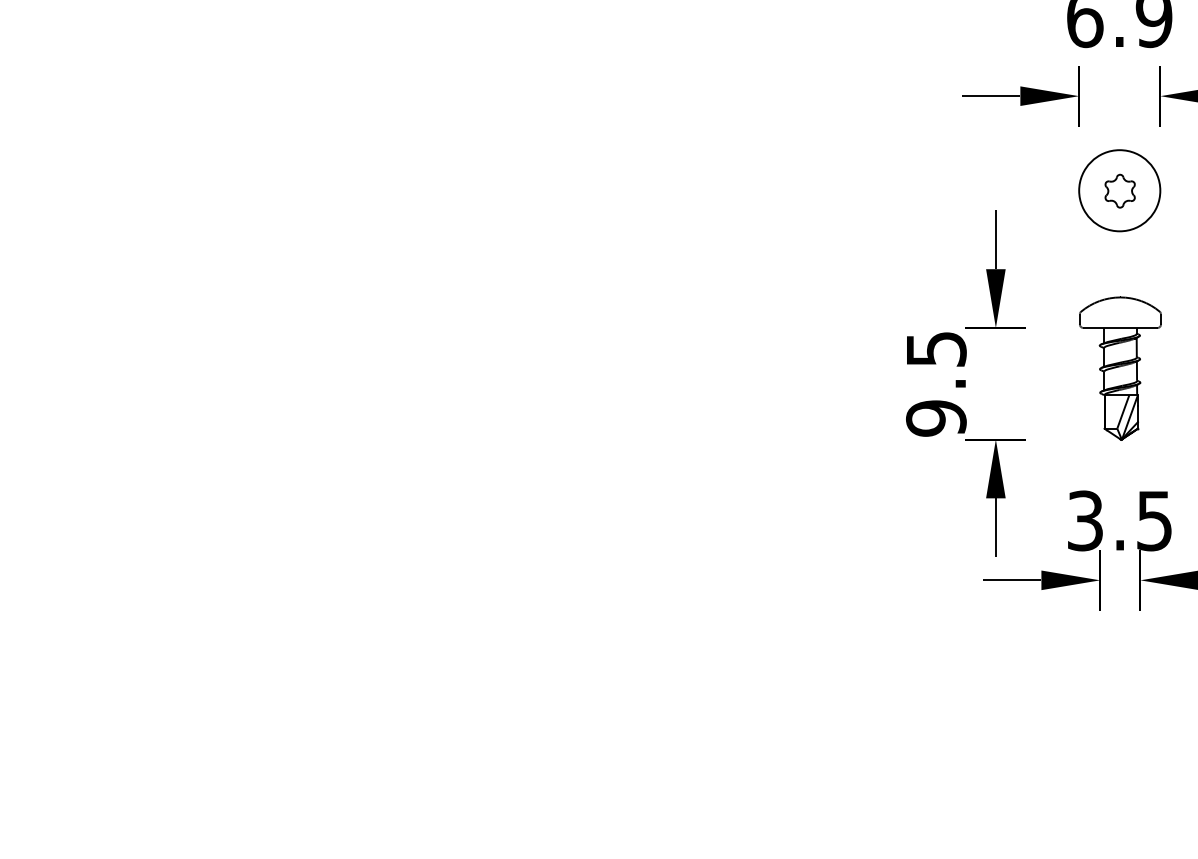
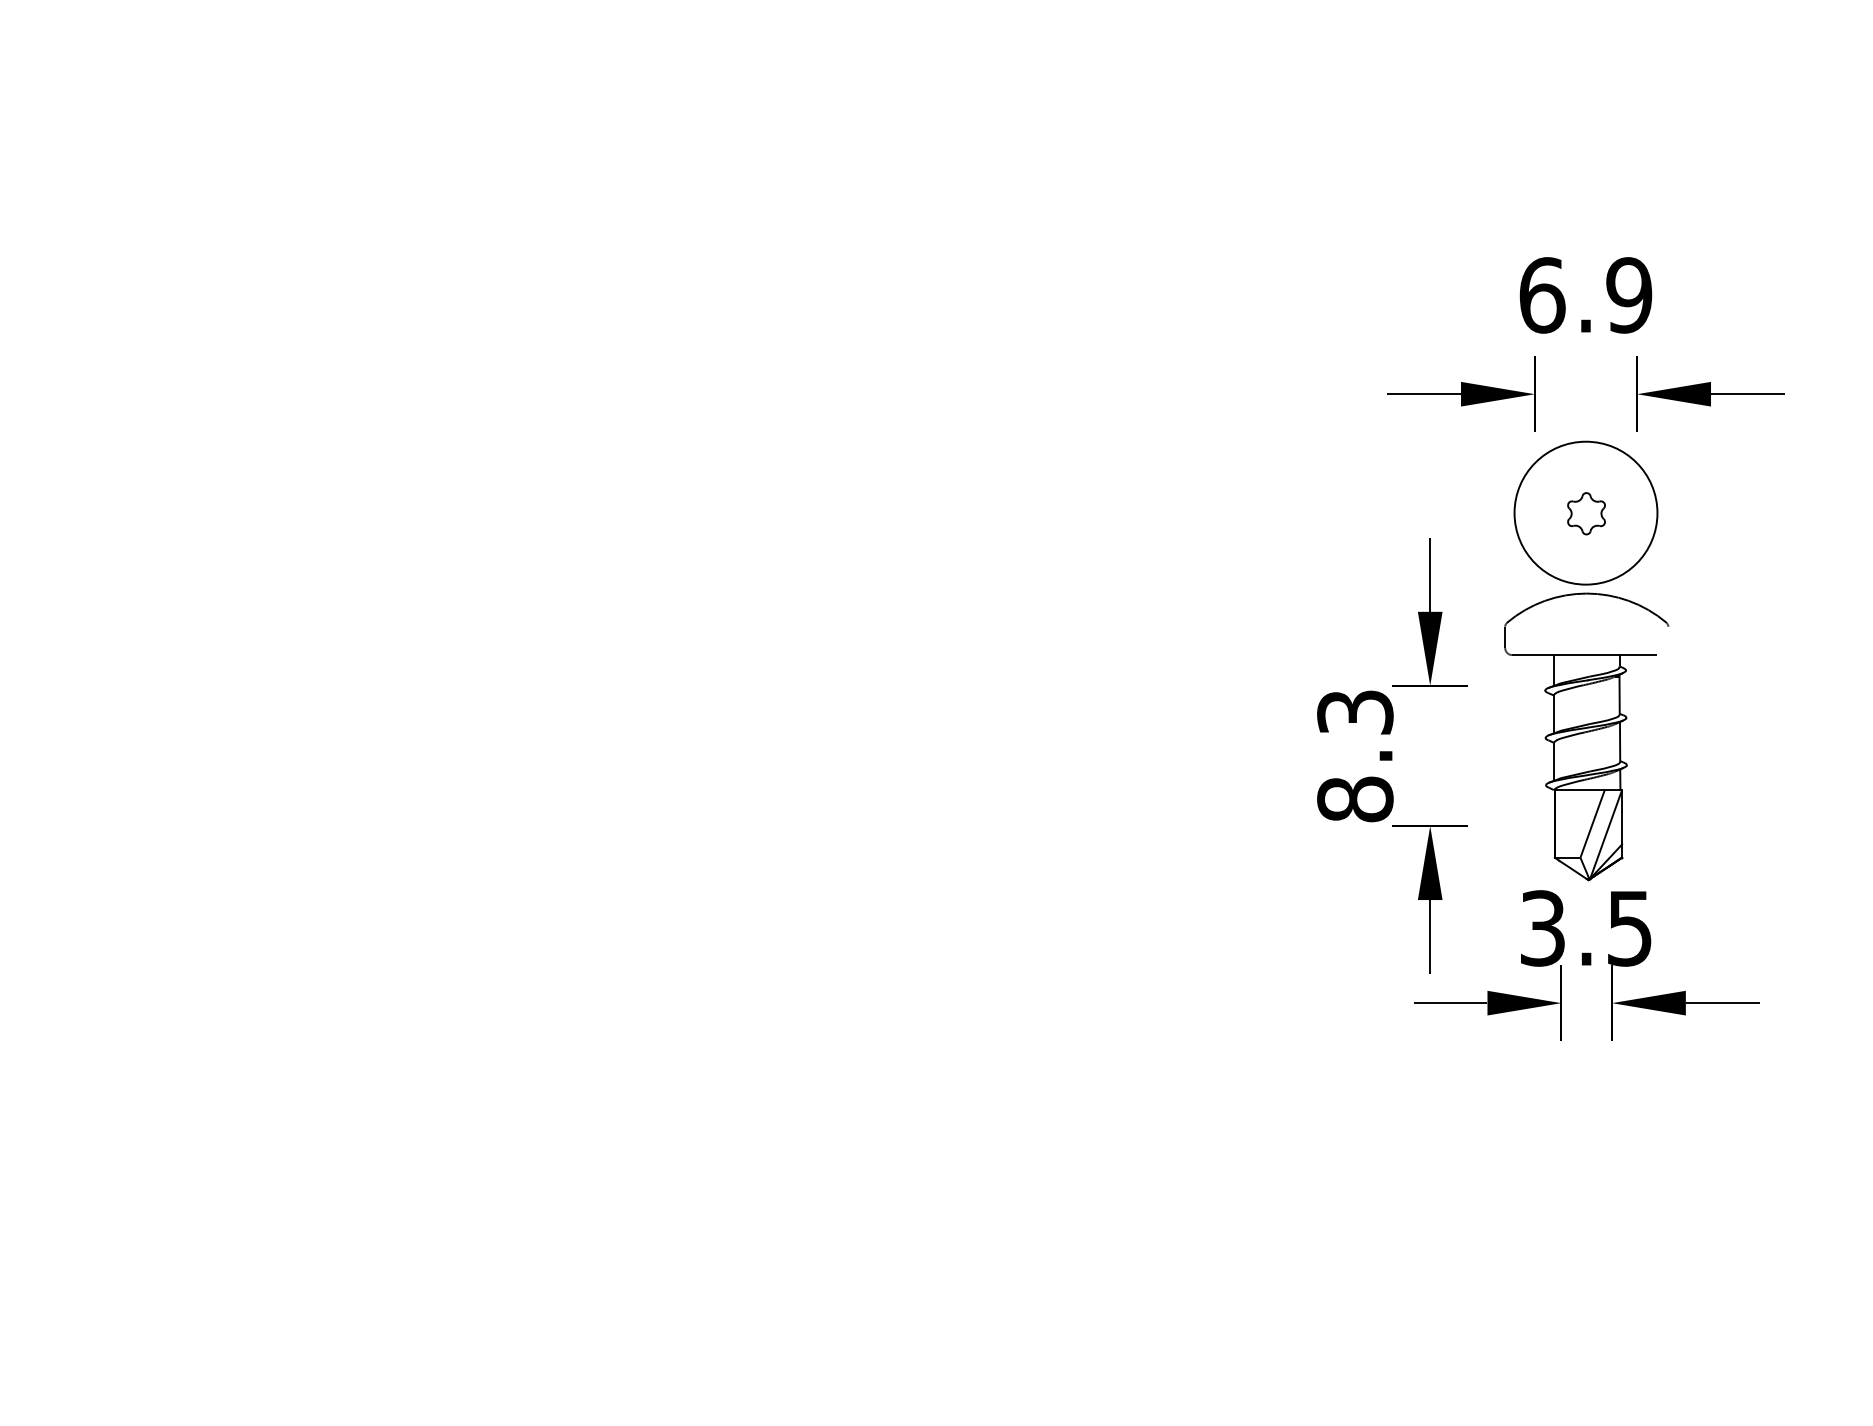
circle: (1119, 191) -> (1585, 513), size x1.4
part: (1120, 368) -> (1586, 736), size x1.6
text: (936, 384) -> (1355, 756), 9.5 -> 8.3

